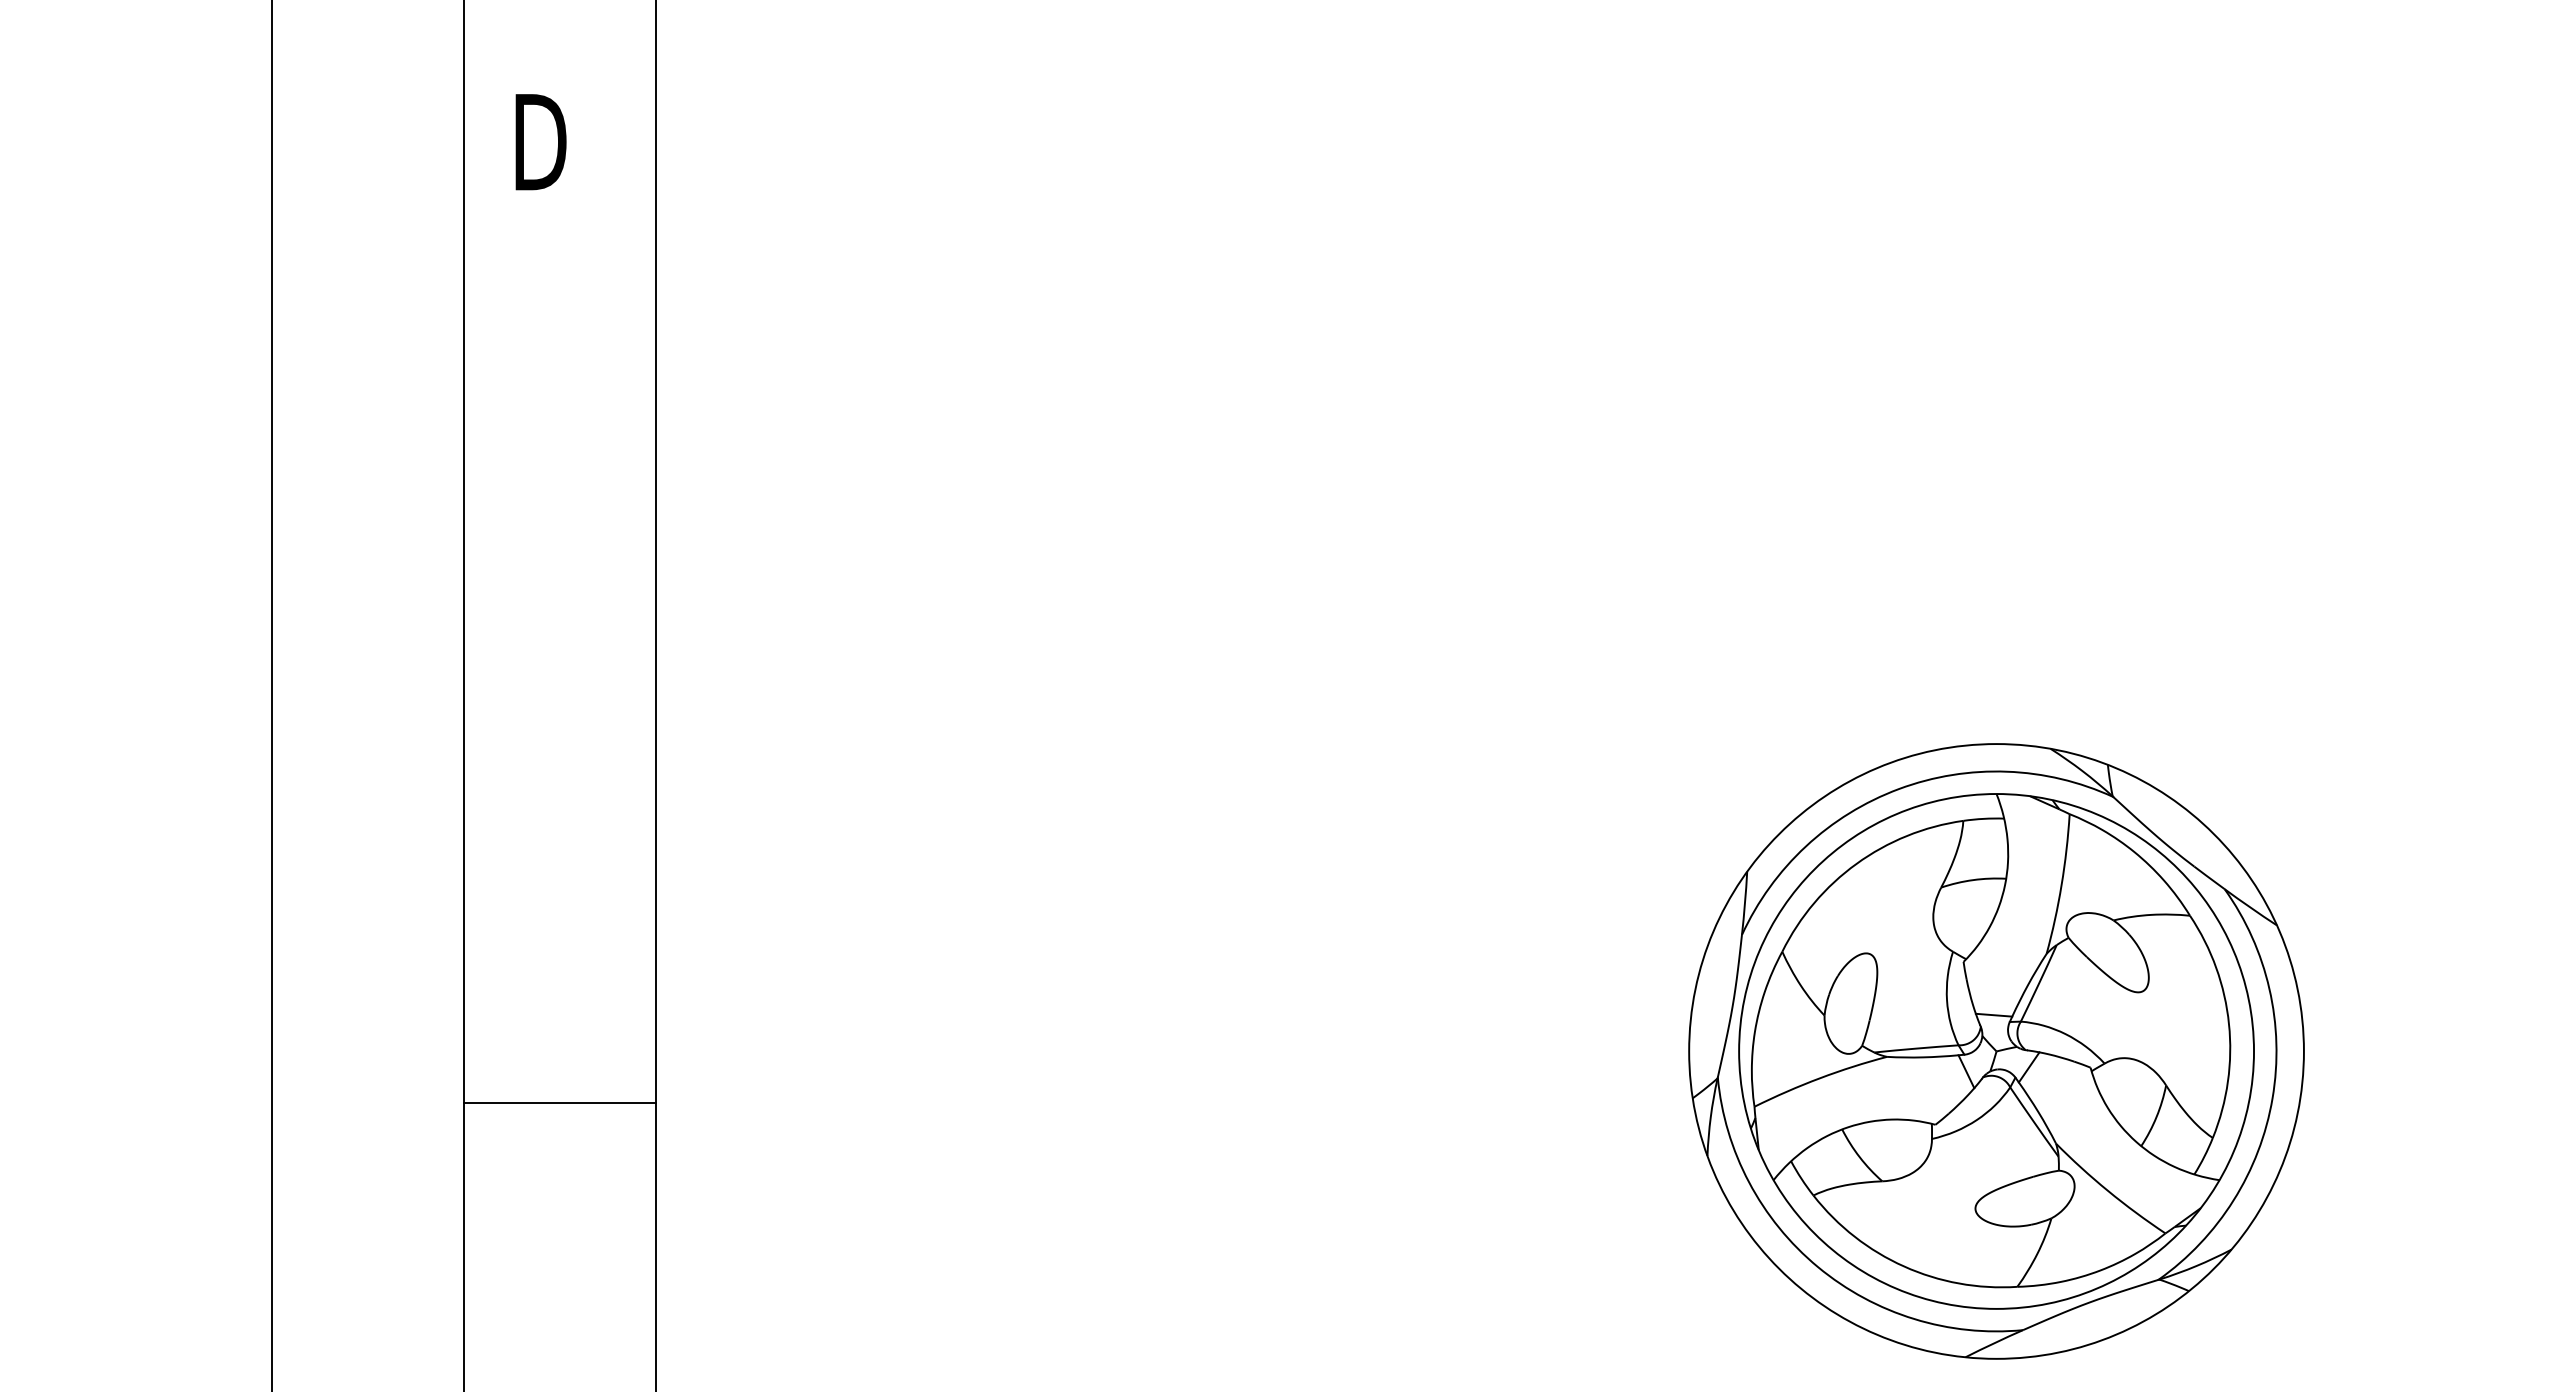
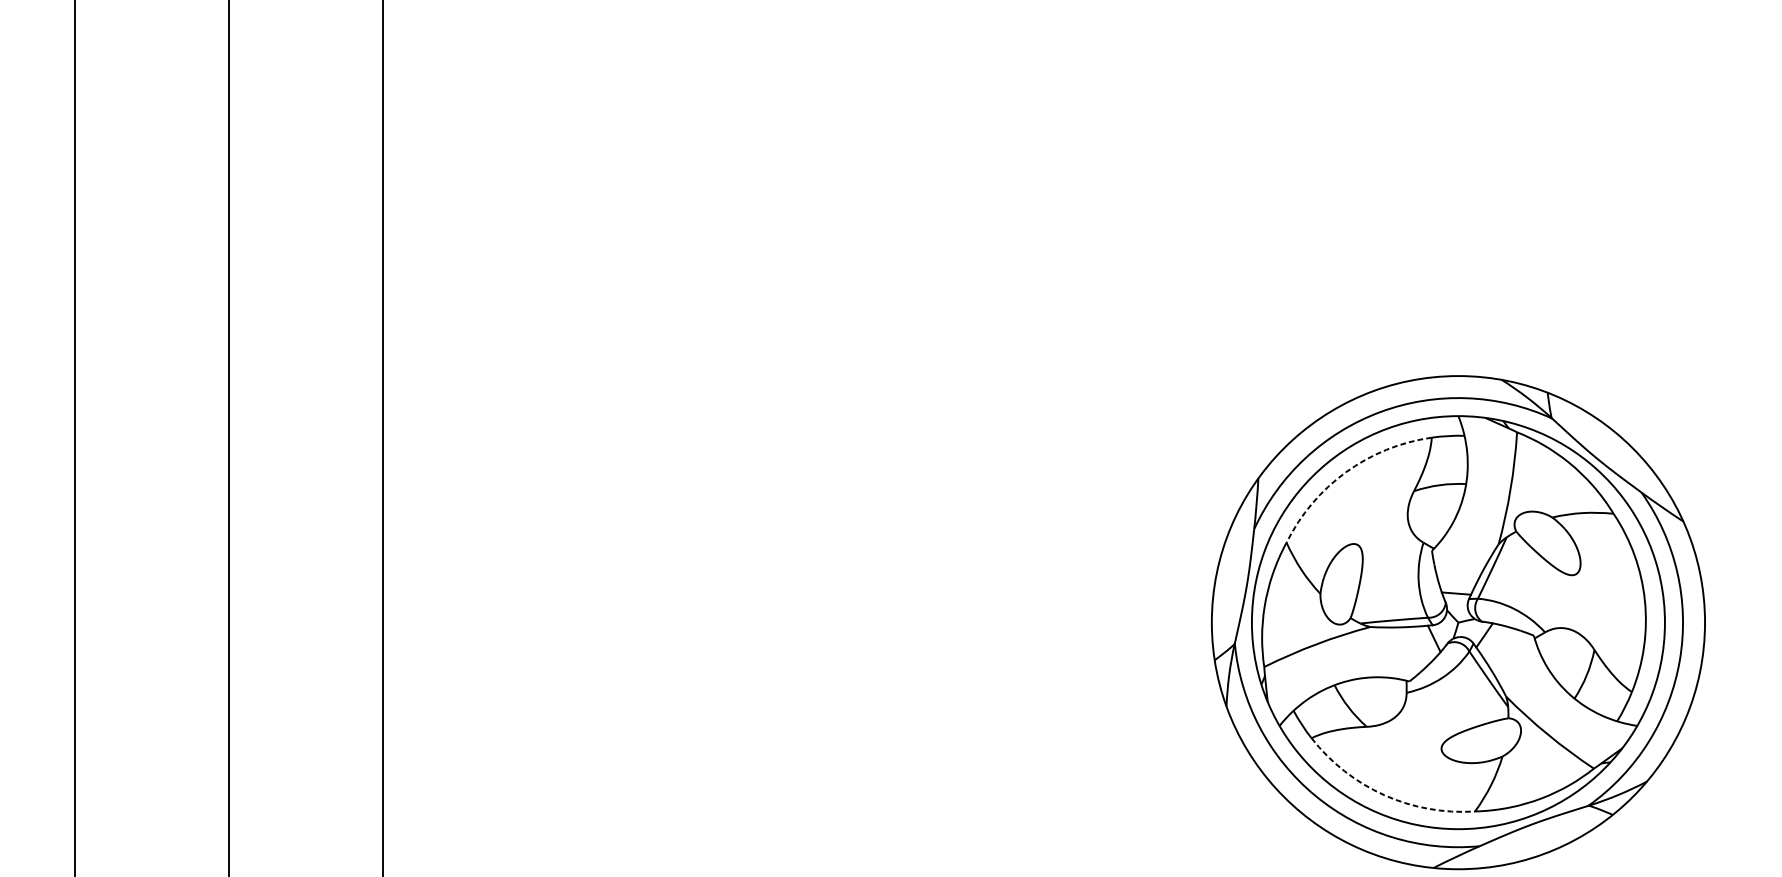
arc: (1856, 863) -> (1346, 471), solid -> dashed
line: (560, 1102) -> (306, 663), removed
arc: (1904, 1266) -> (1384, 795), solid -> dashed

